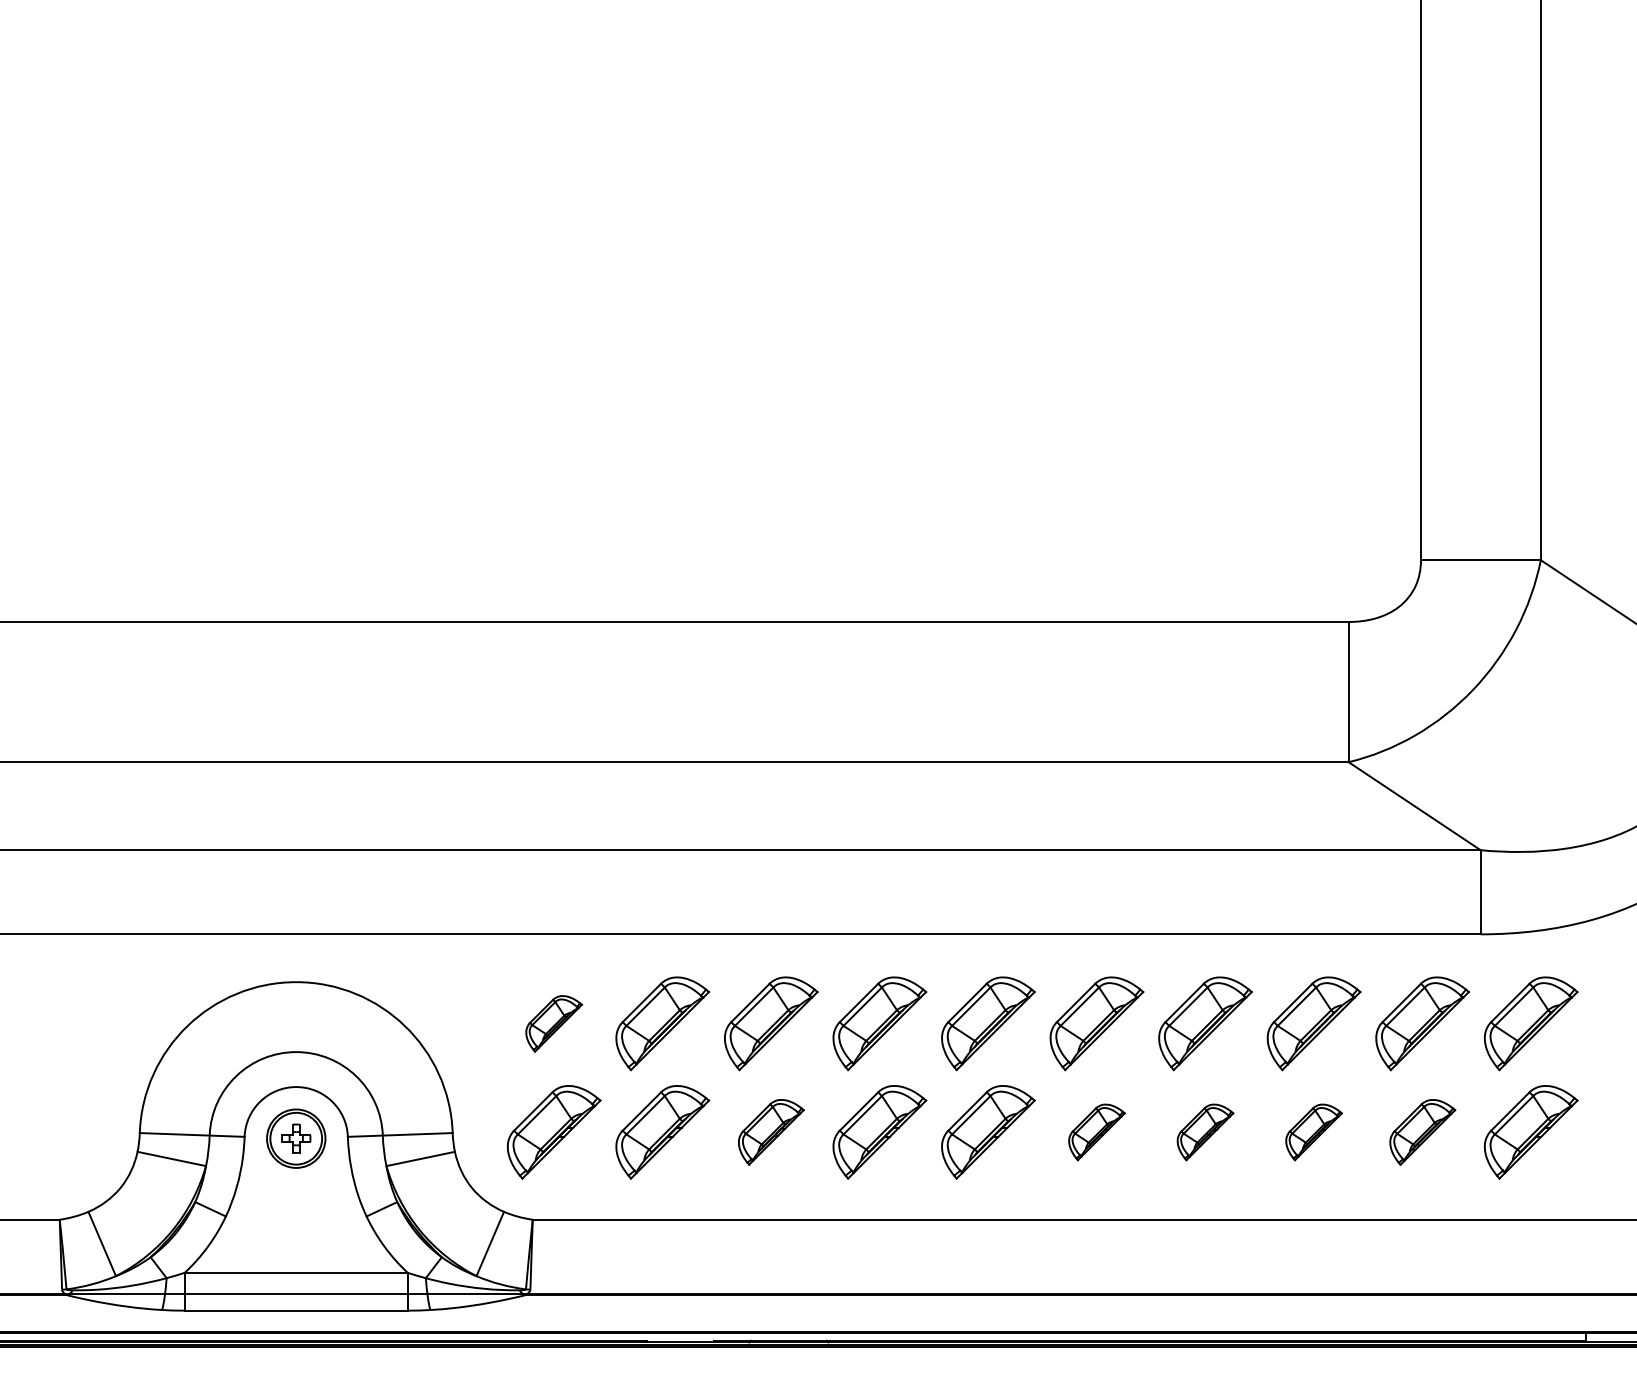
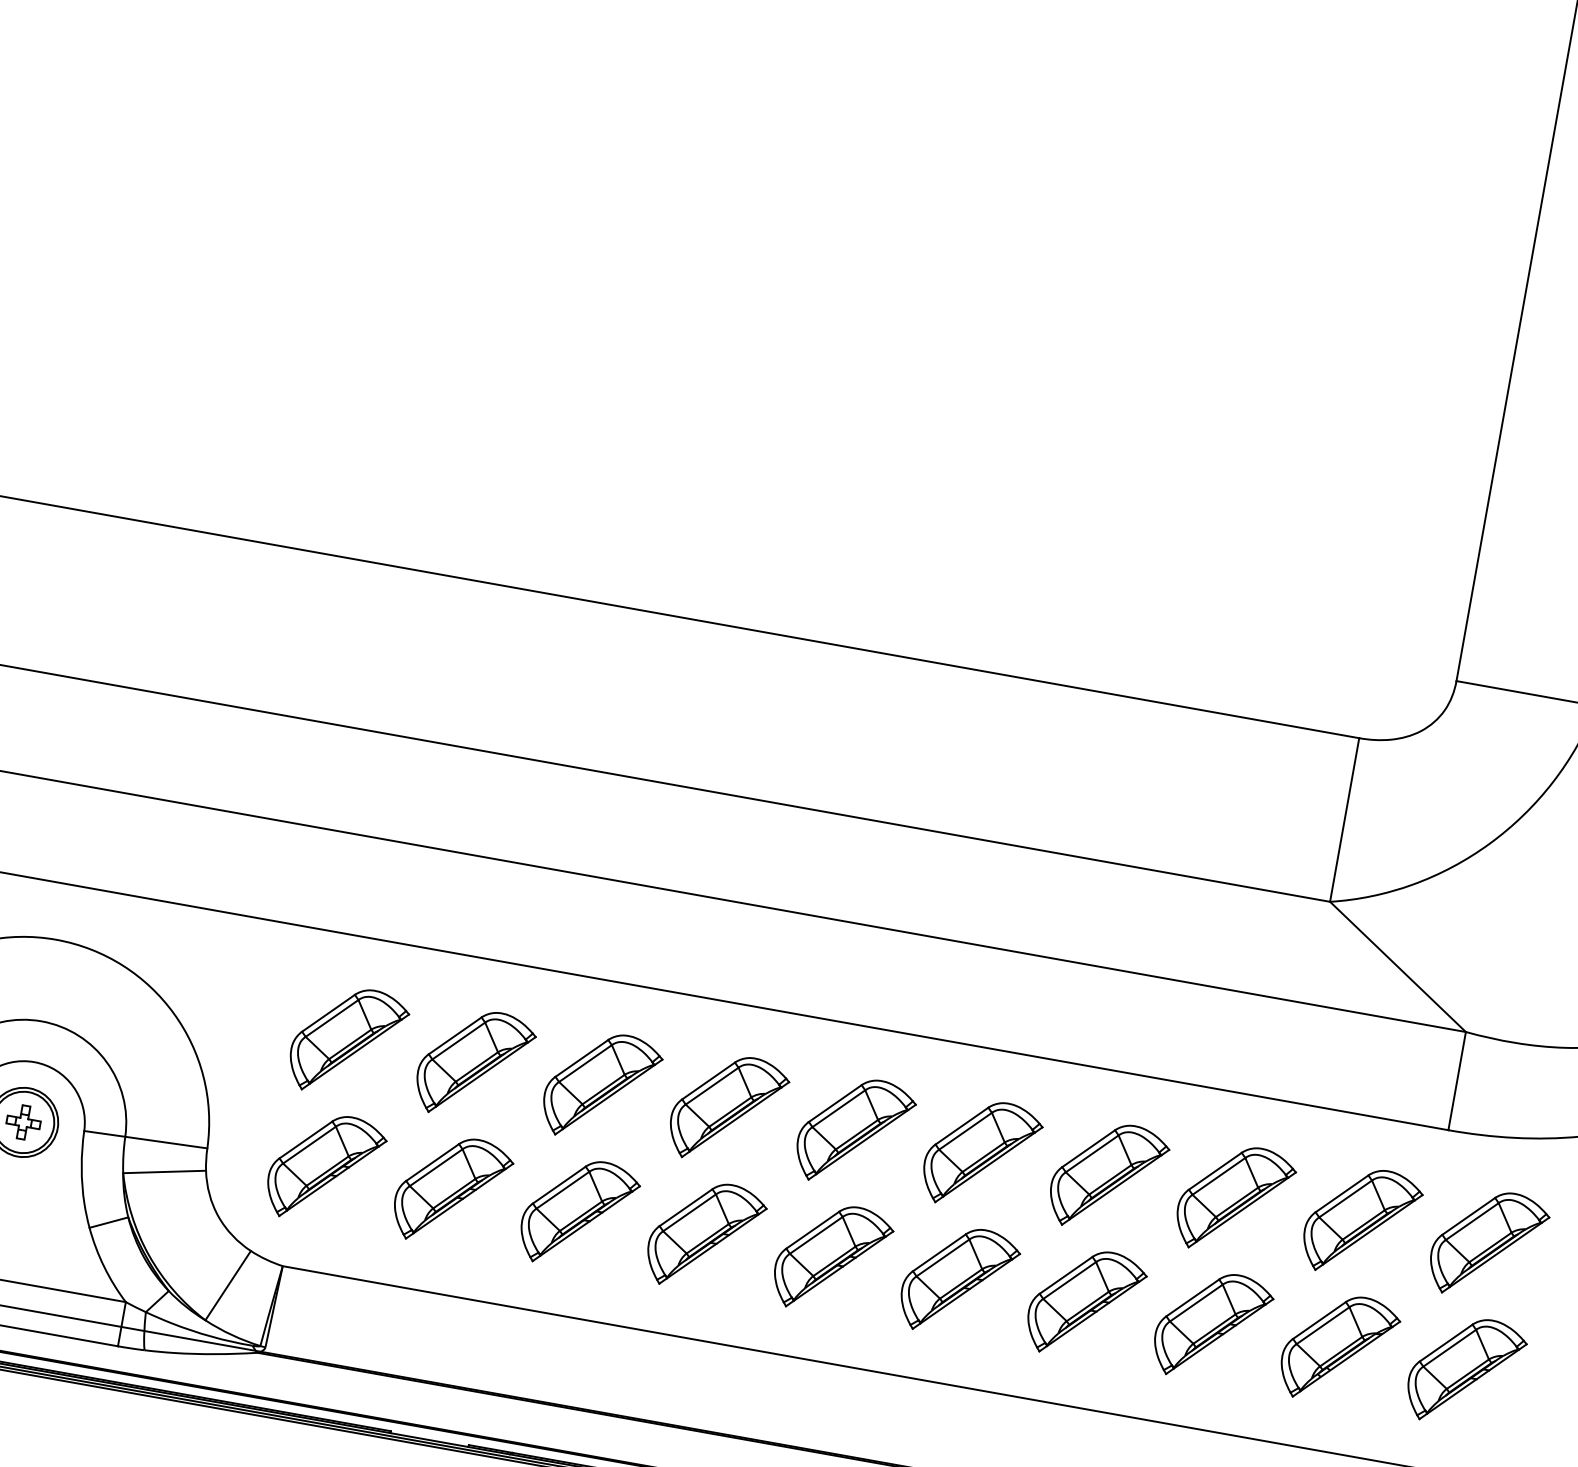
part: (553, 1023) -> (347, 1041), size x1.67
part: (771, 1132) -> (579, 1213), size x1.43
part: (1096, 1132) -> (958, 1281), size x1.67
part: (1205, 1132) -> (1086, 1304), size x1.67
part: (1313, 1132) -> (1212, 1326), size x1.67
part: (1422, 1132) -> (1339, 1349), size x1.43

